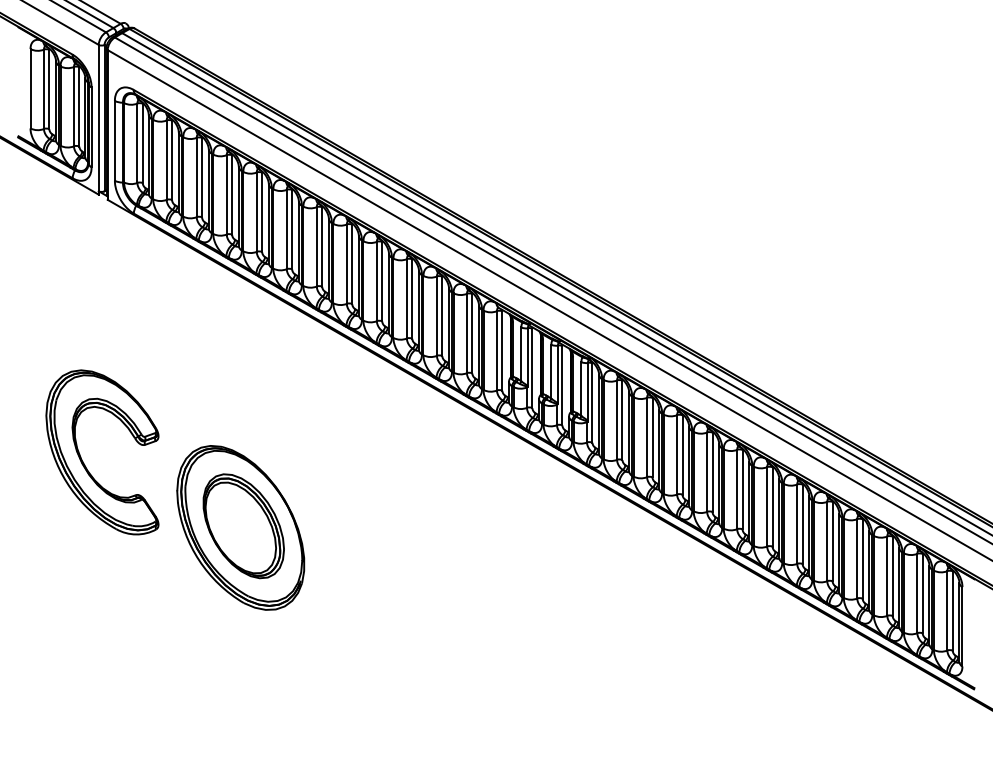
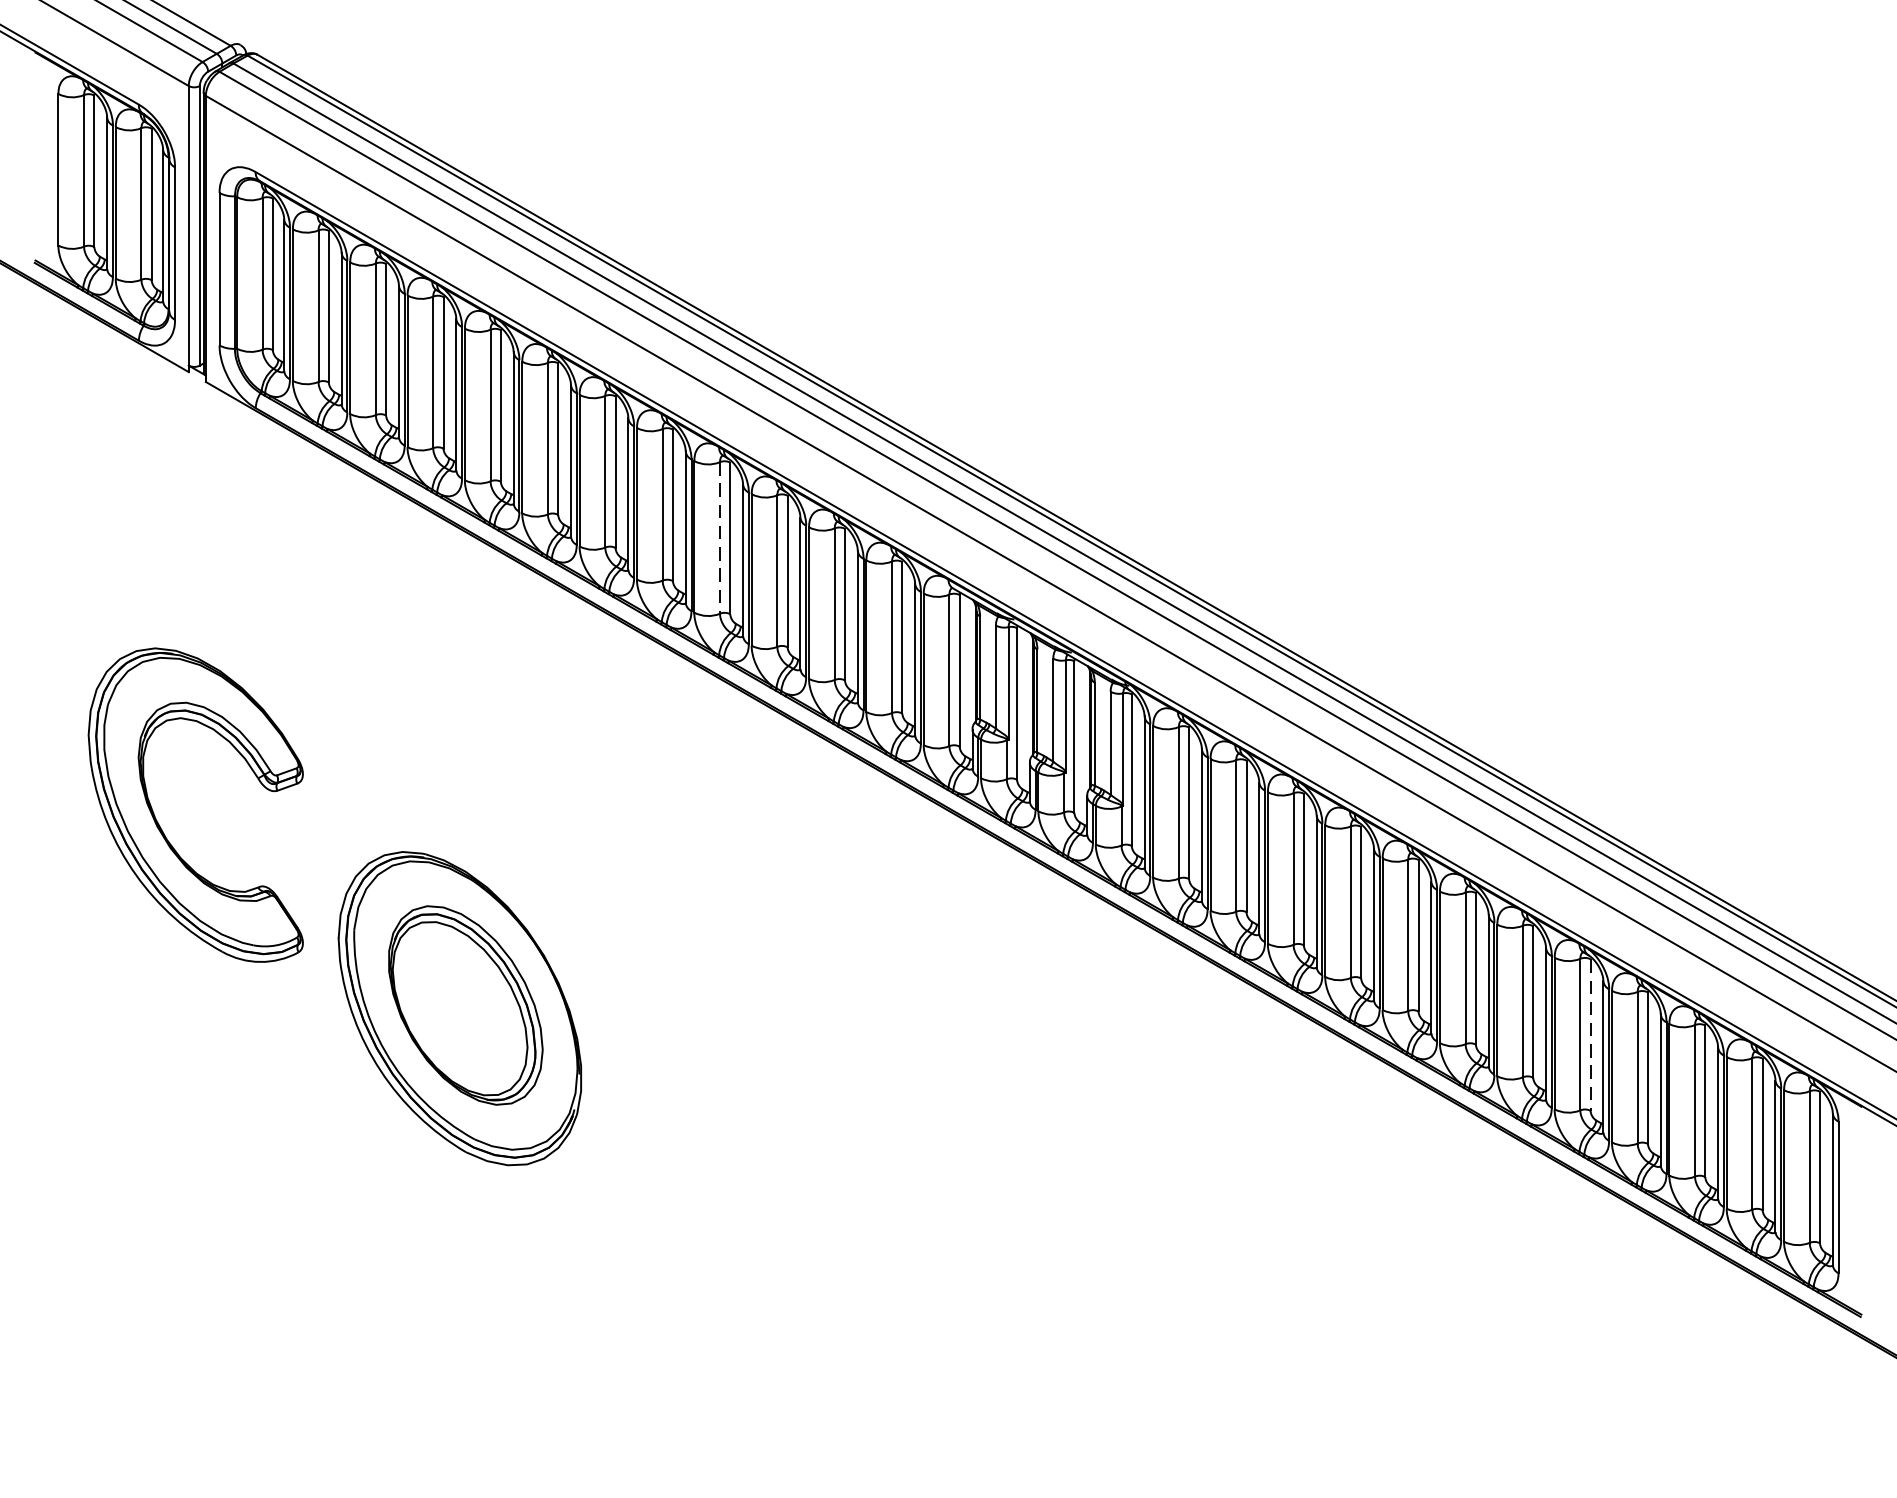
line: (376, 281) -> (719, 537), solid -> dashed
part: (83, 461) -> (159, 822), moved
line: (832, 541) -> (1590, 1034), solid -> dashed

